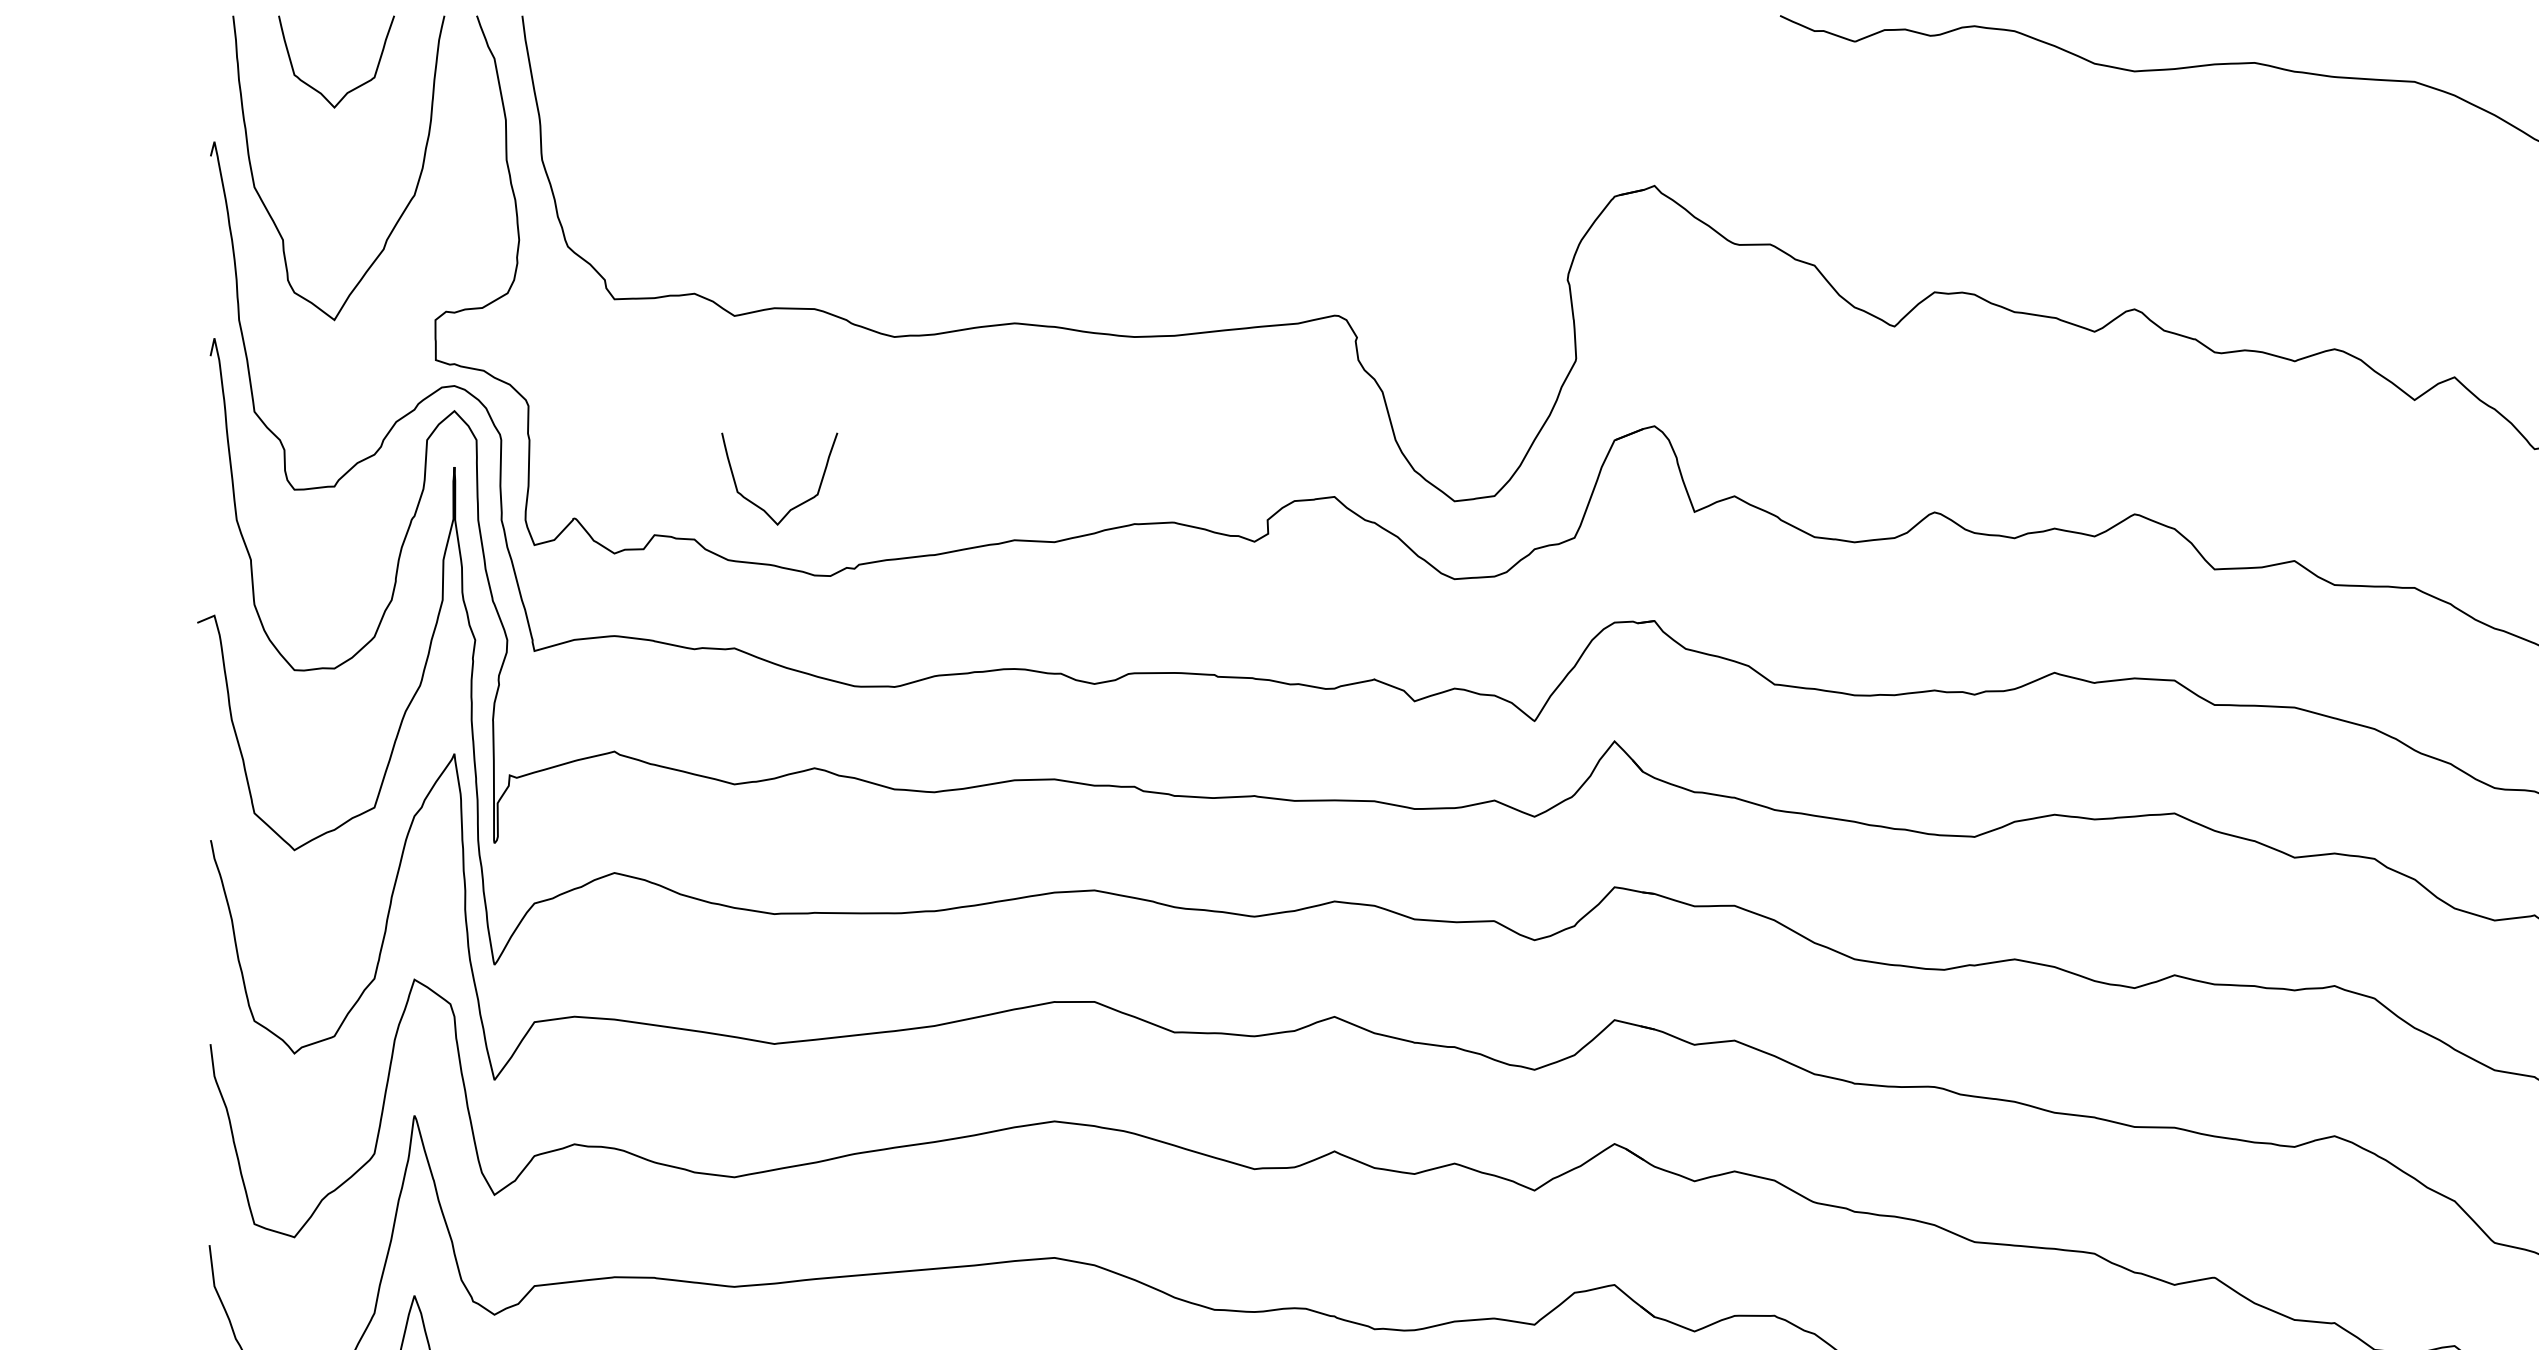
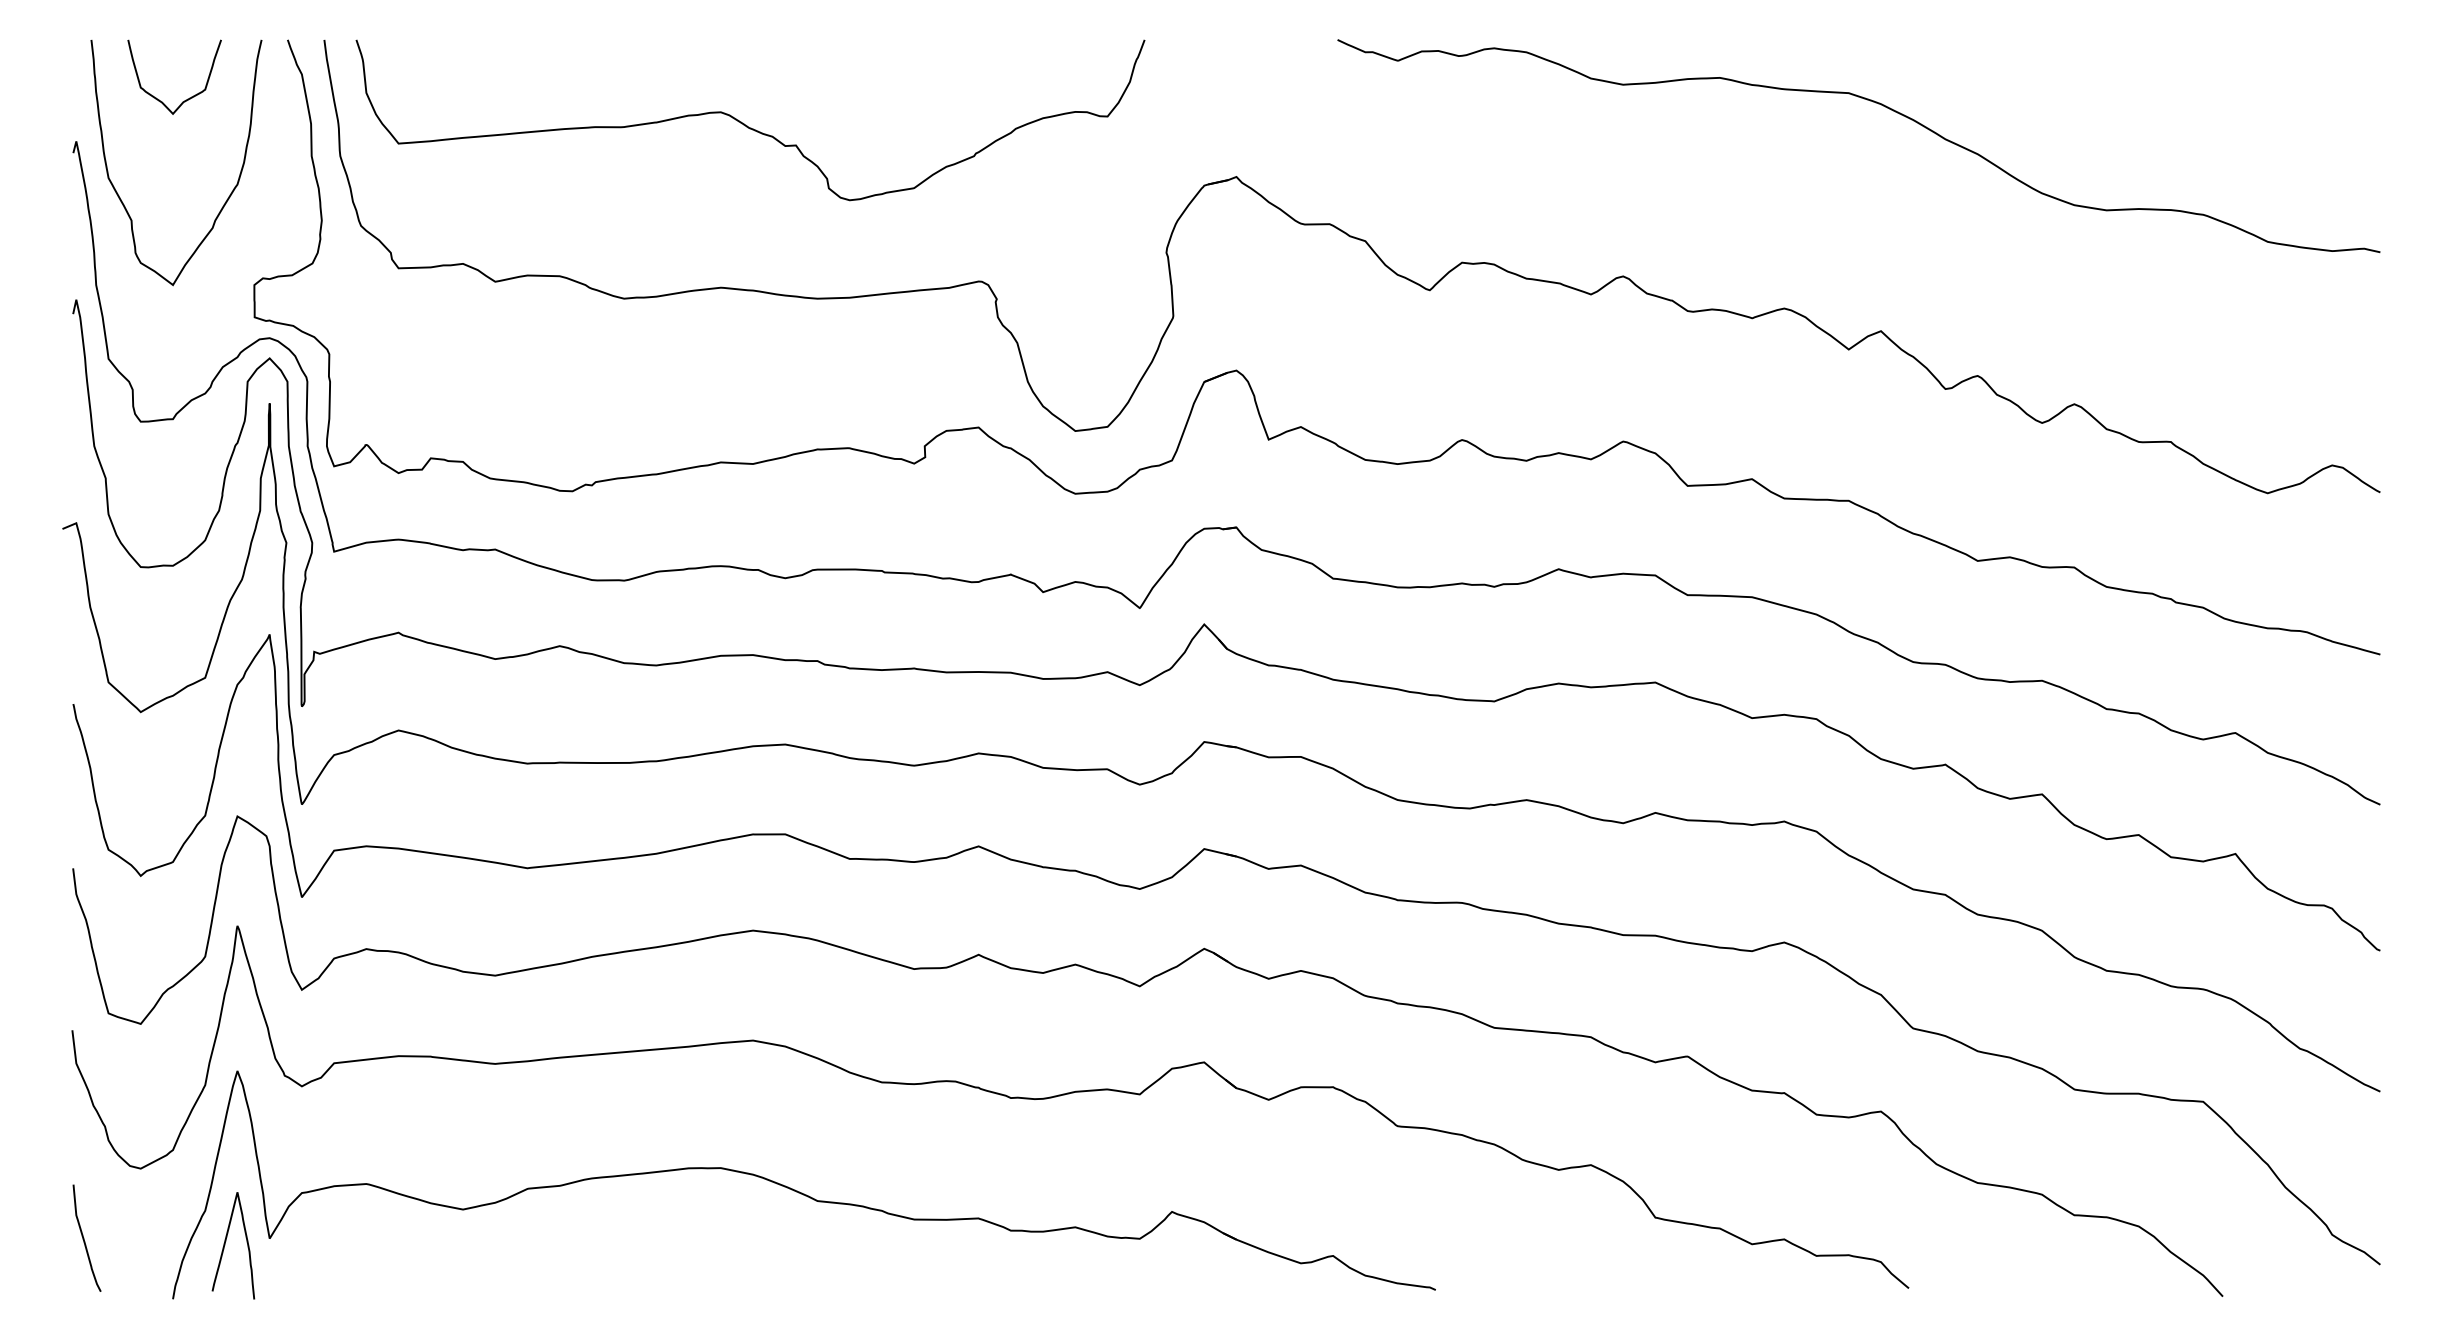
curve: (1047, 122) -> (747, 125), added
curve: (795, 505) -> (544, 434), removed

